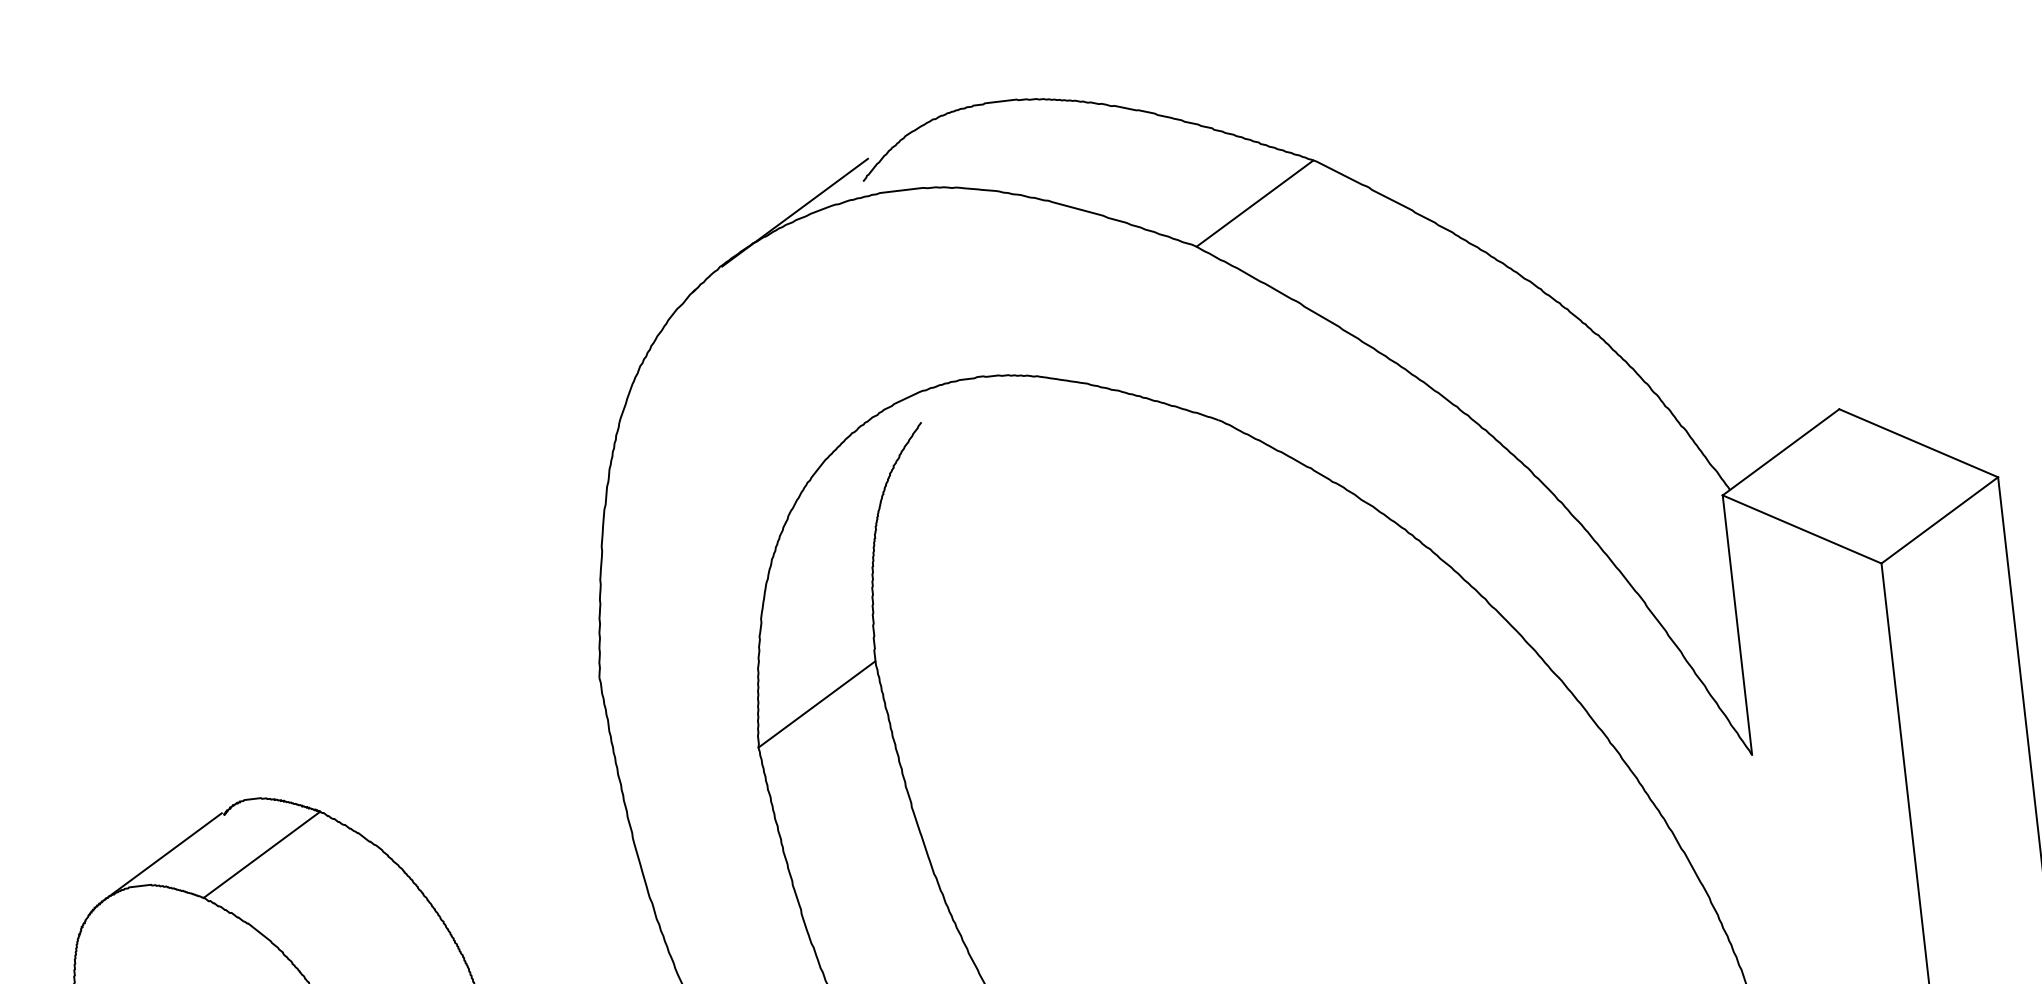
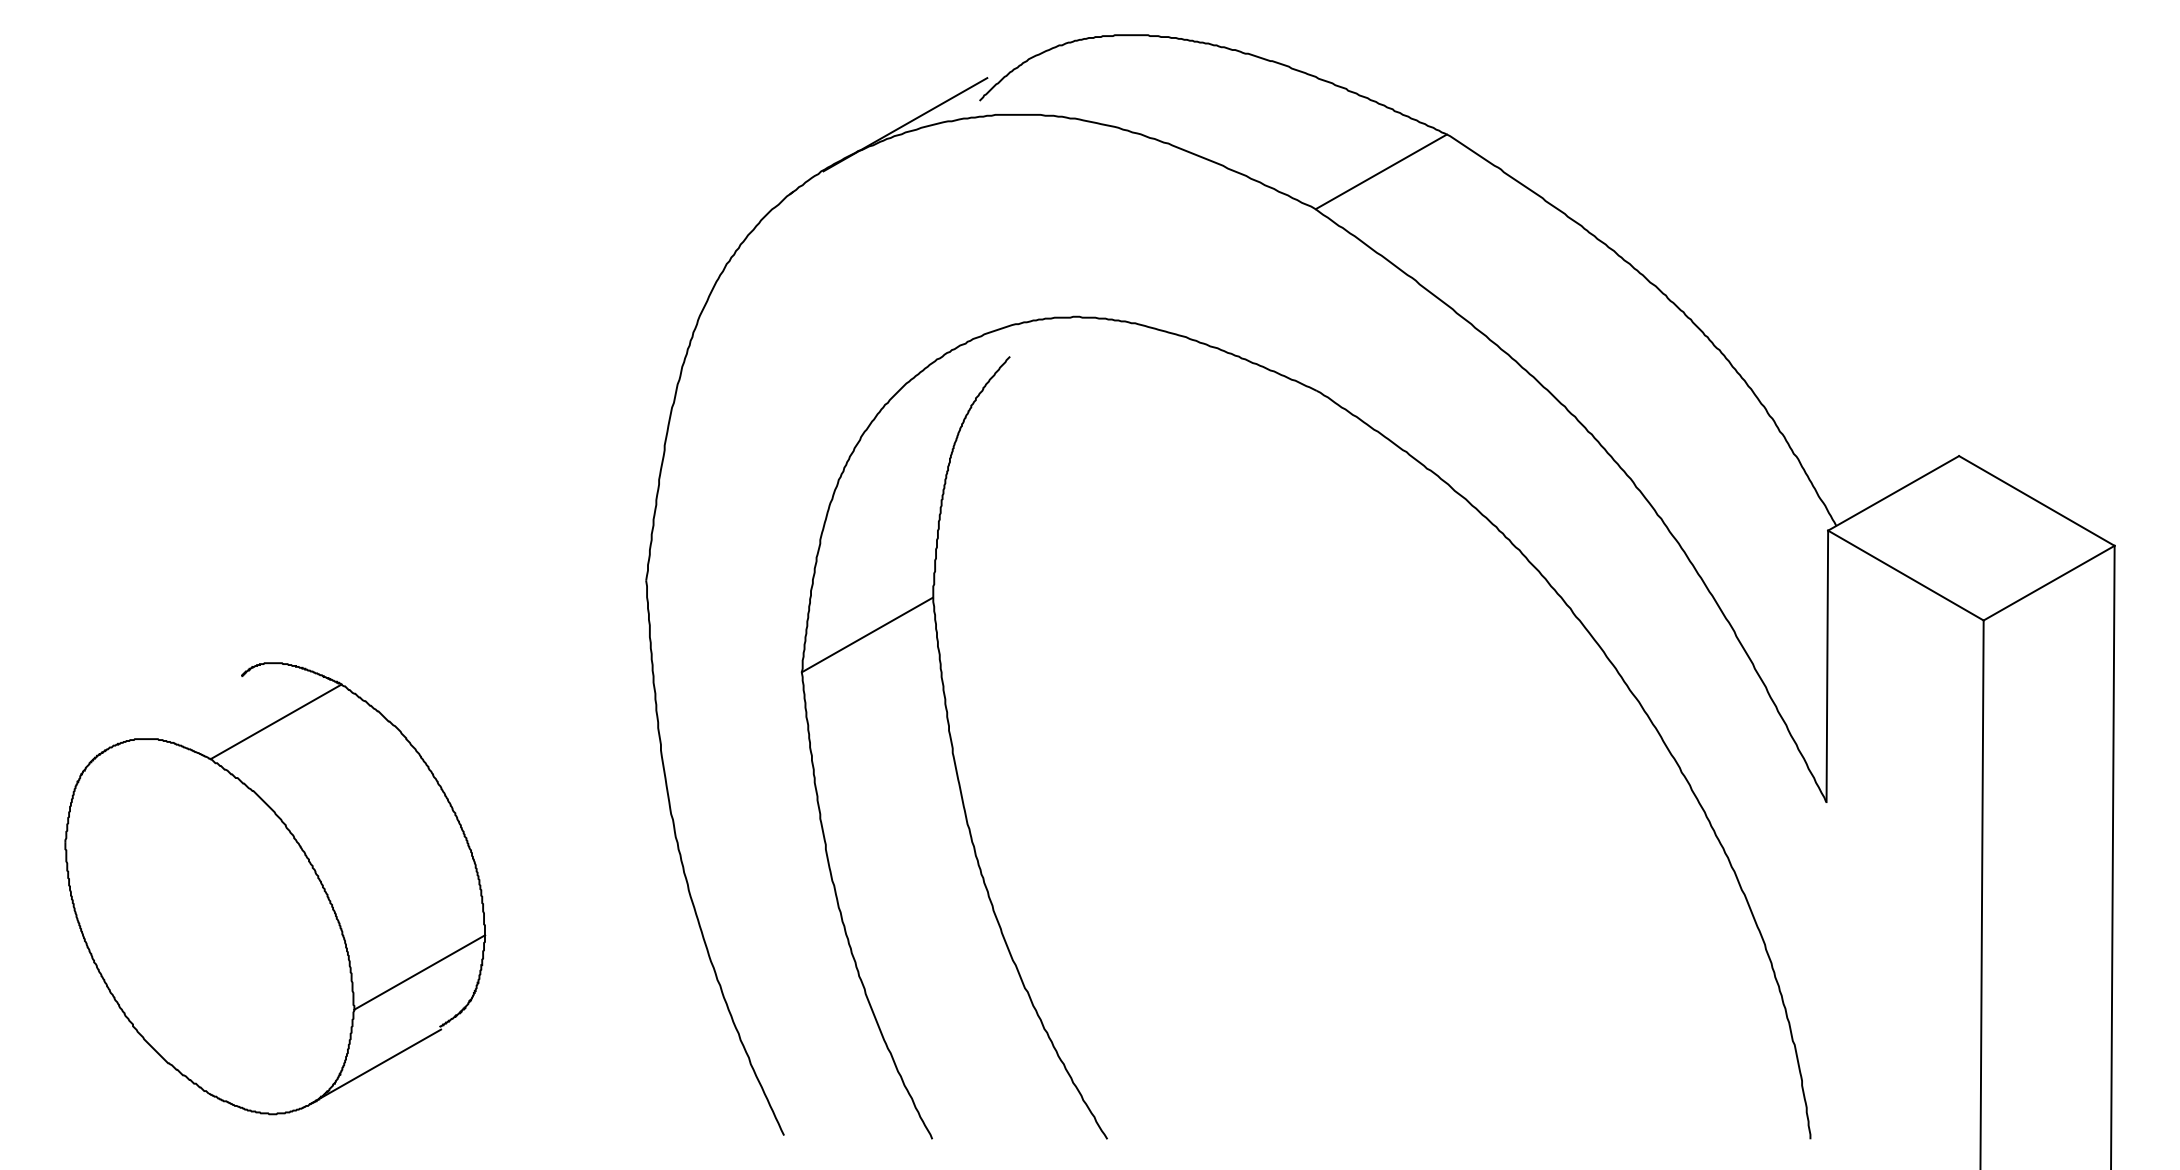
line: (162, 856) -> (173, 711), removed

